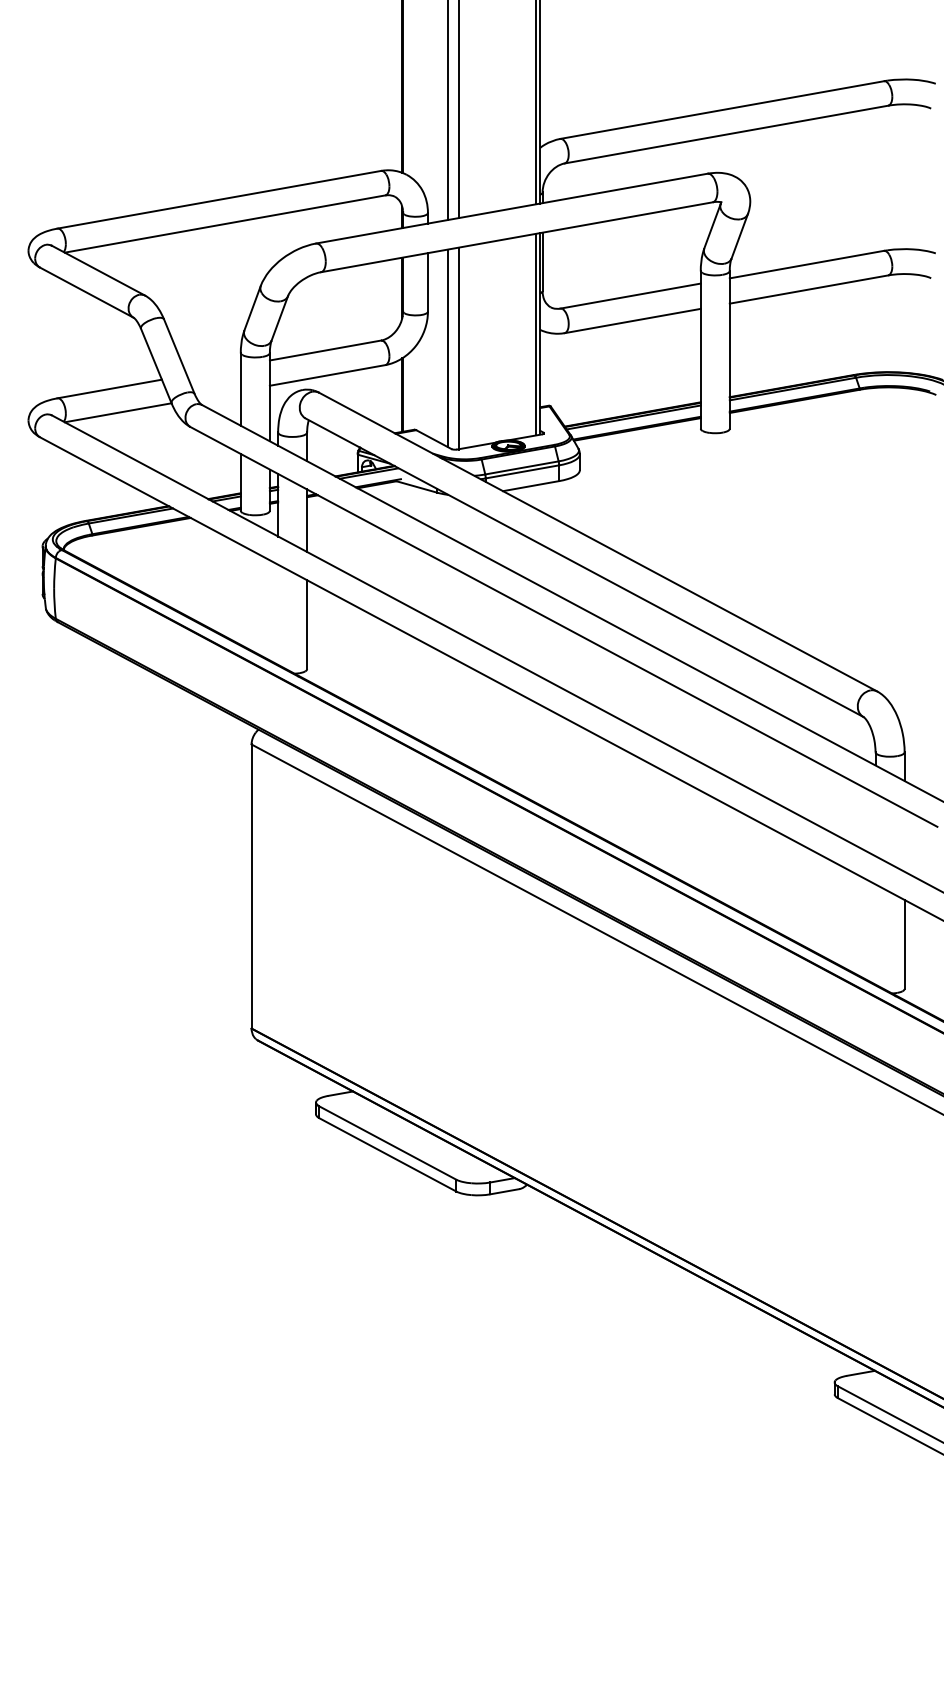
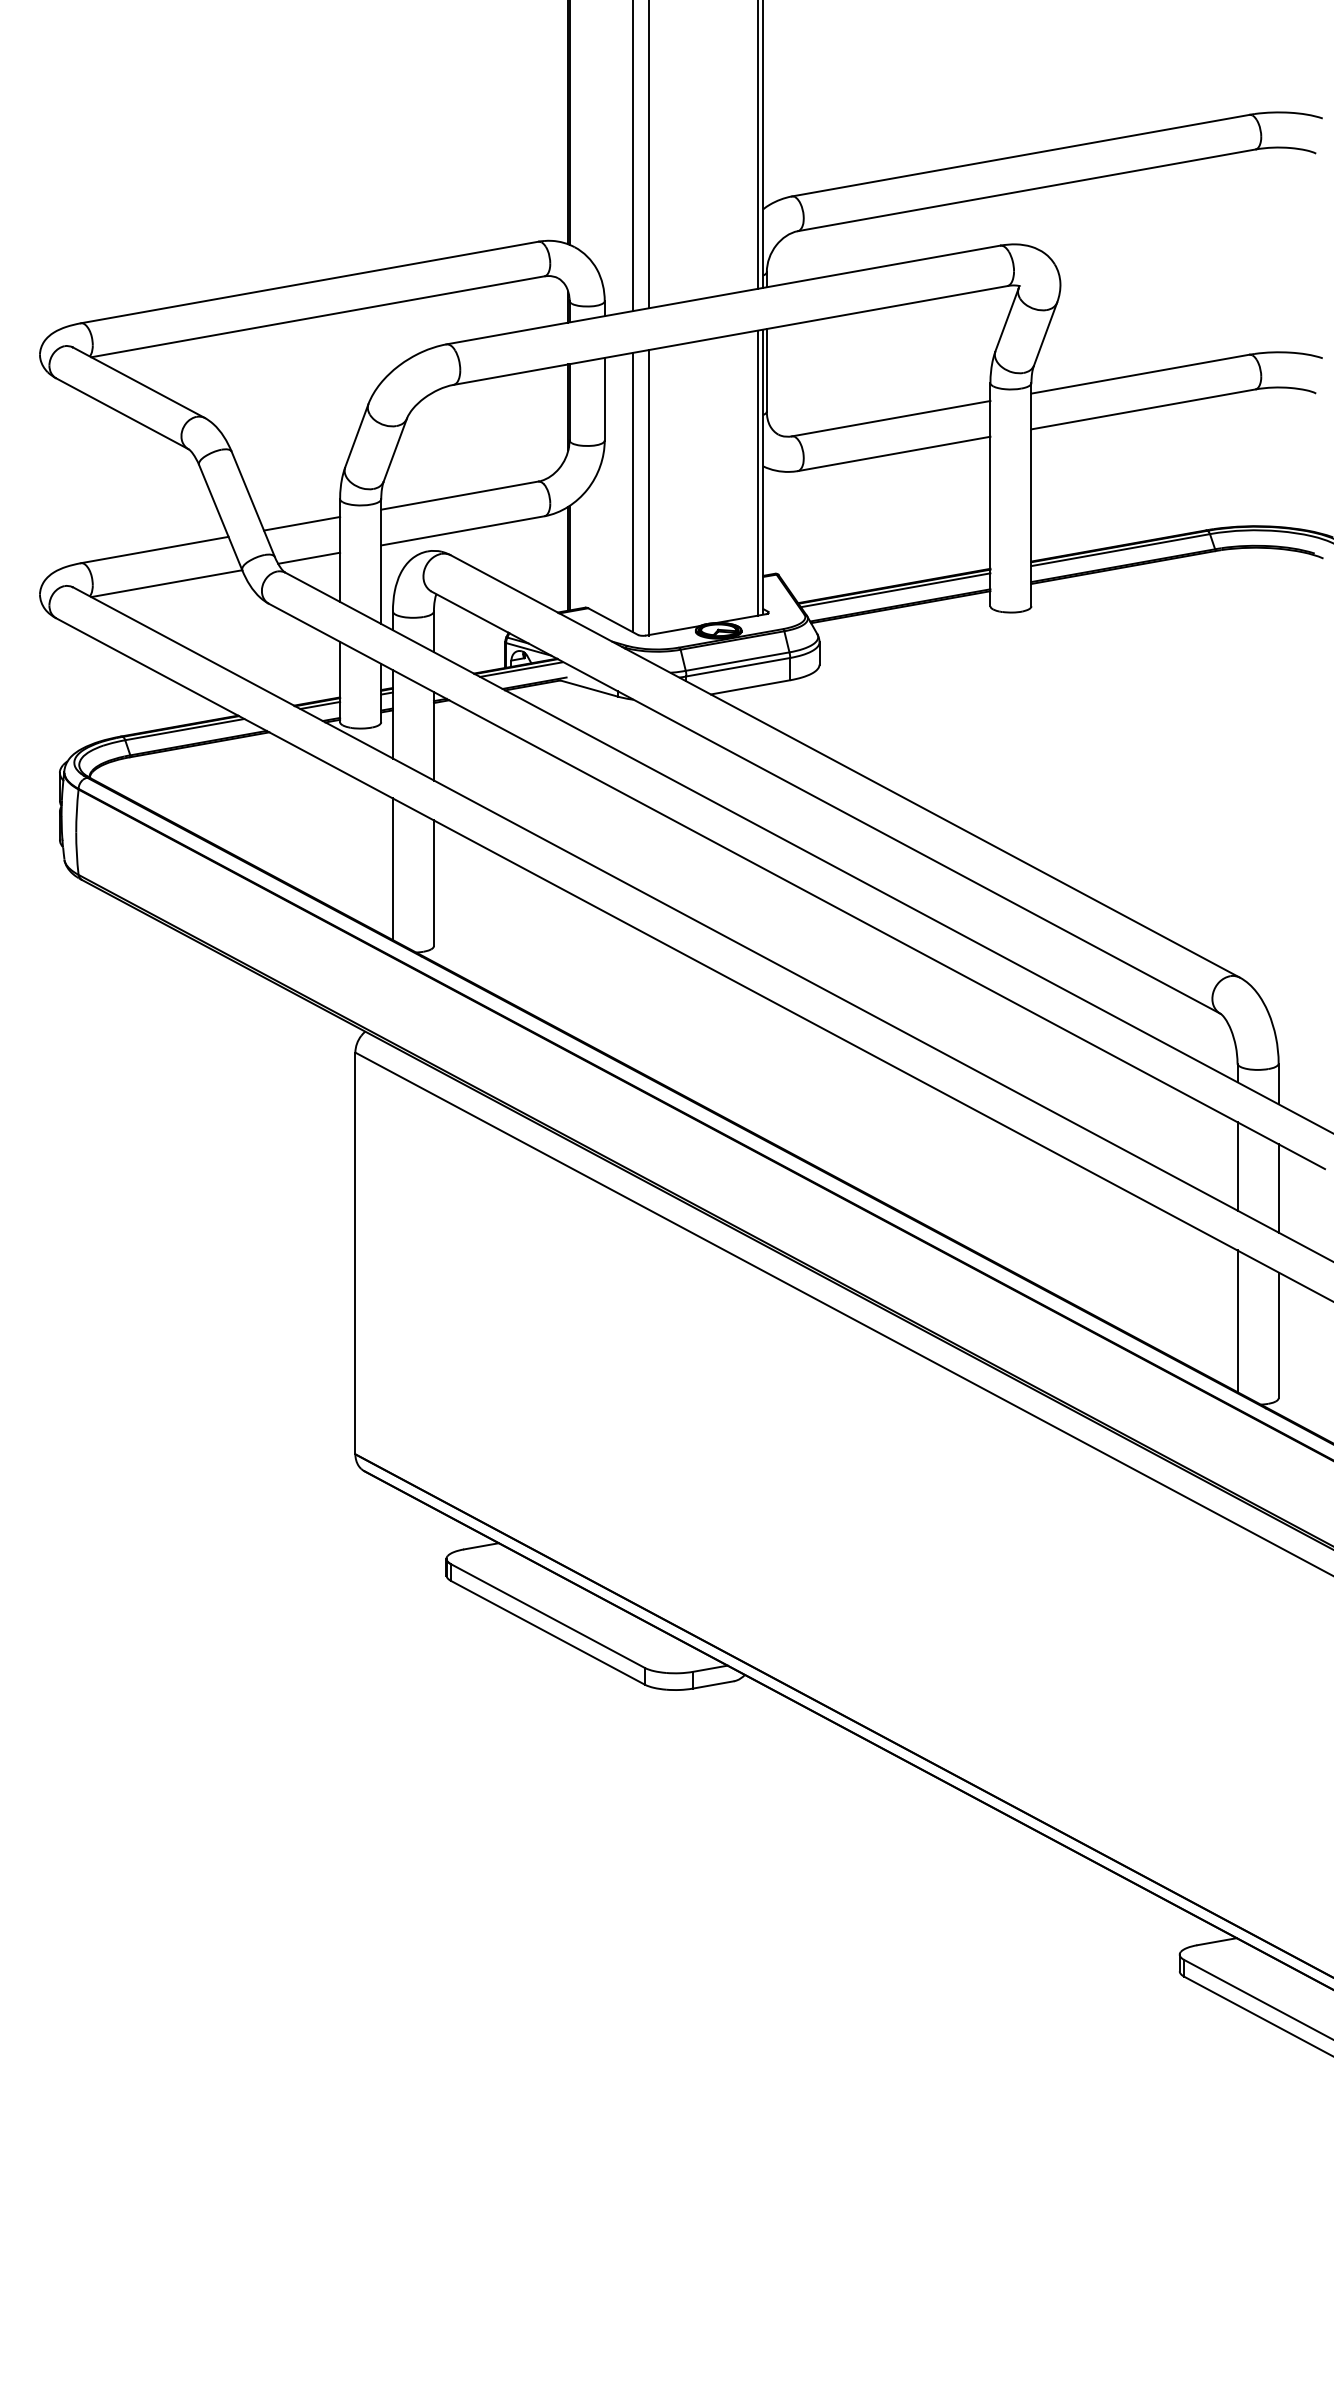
line: (213, 370) -> (301, 523), added
line: (219, 394) -> (309, 557), added
line: (277, 614) -> (392, 869), added
line: (875, 825) -> (1237, 1166), added
line: (904, 840) -> (1278, 1188), added
line: (875, 934) -> (1237, 1321), added

